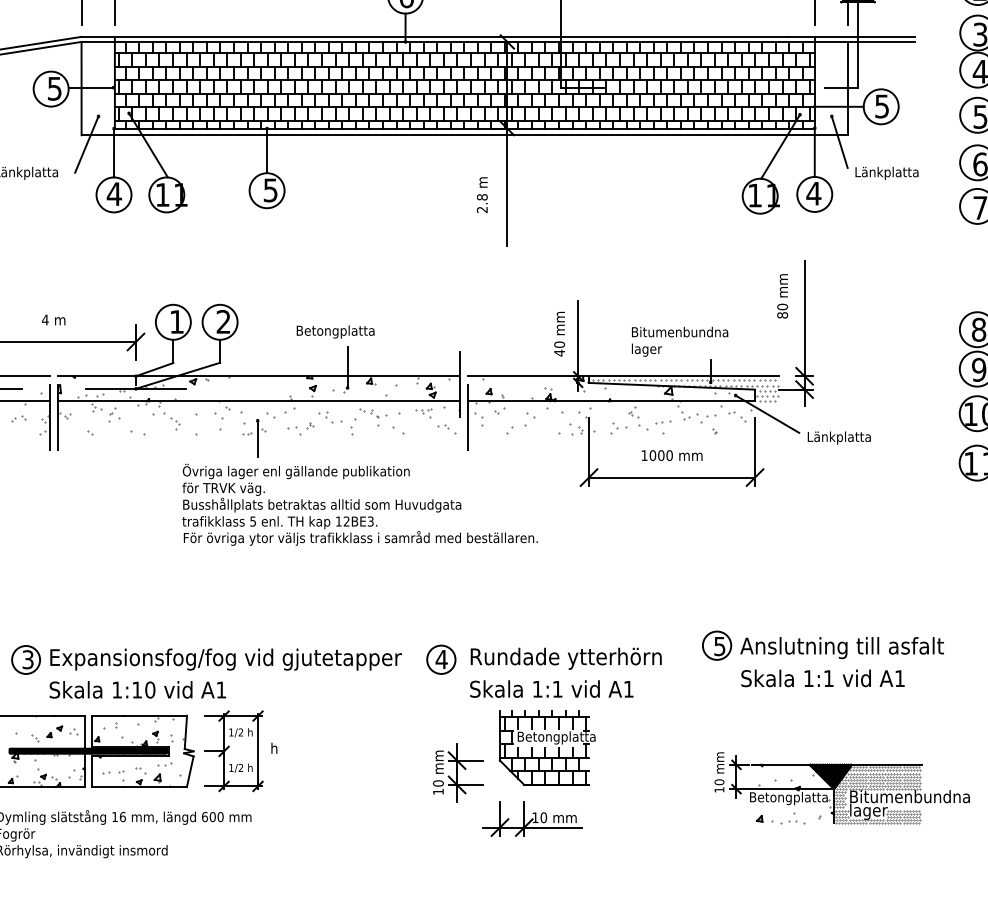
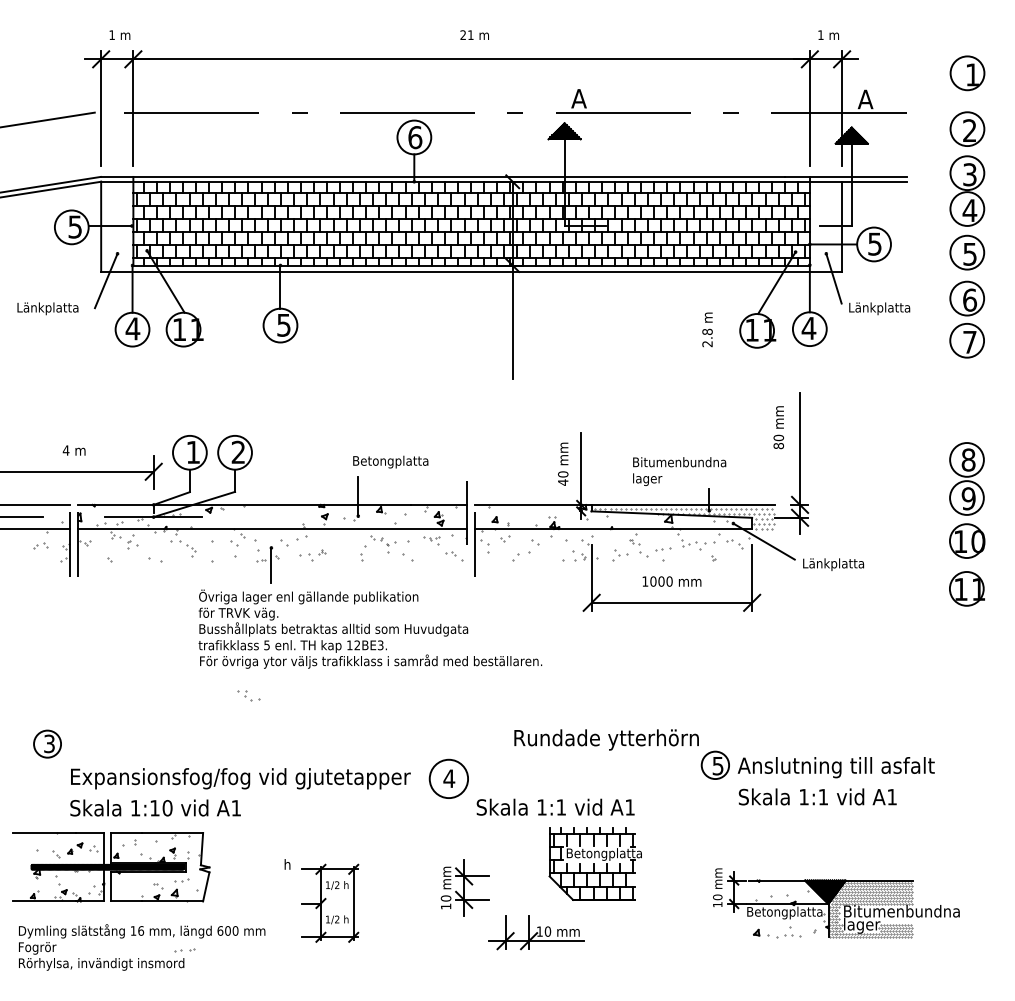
text: (482, 194) -> (707, 329), moved
text: (335, 331) -> (390, 461), moved
part: (330, 417) -> (248, 695), moved
text: (566, 658) -> (606, 739), moved
part: (26, 659) -> (47, 743), moved
circle: (440, 659) -> (448, 778), size x1.4
part: (546, 747) -> (594, 863), moved
part: (233, 750) -> (330, 902), moved
part: (112, 772) -> (184, 950), moved

